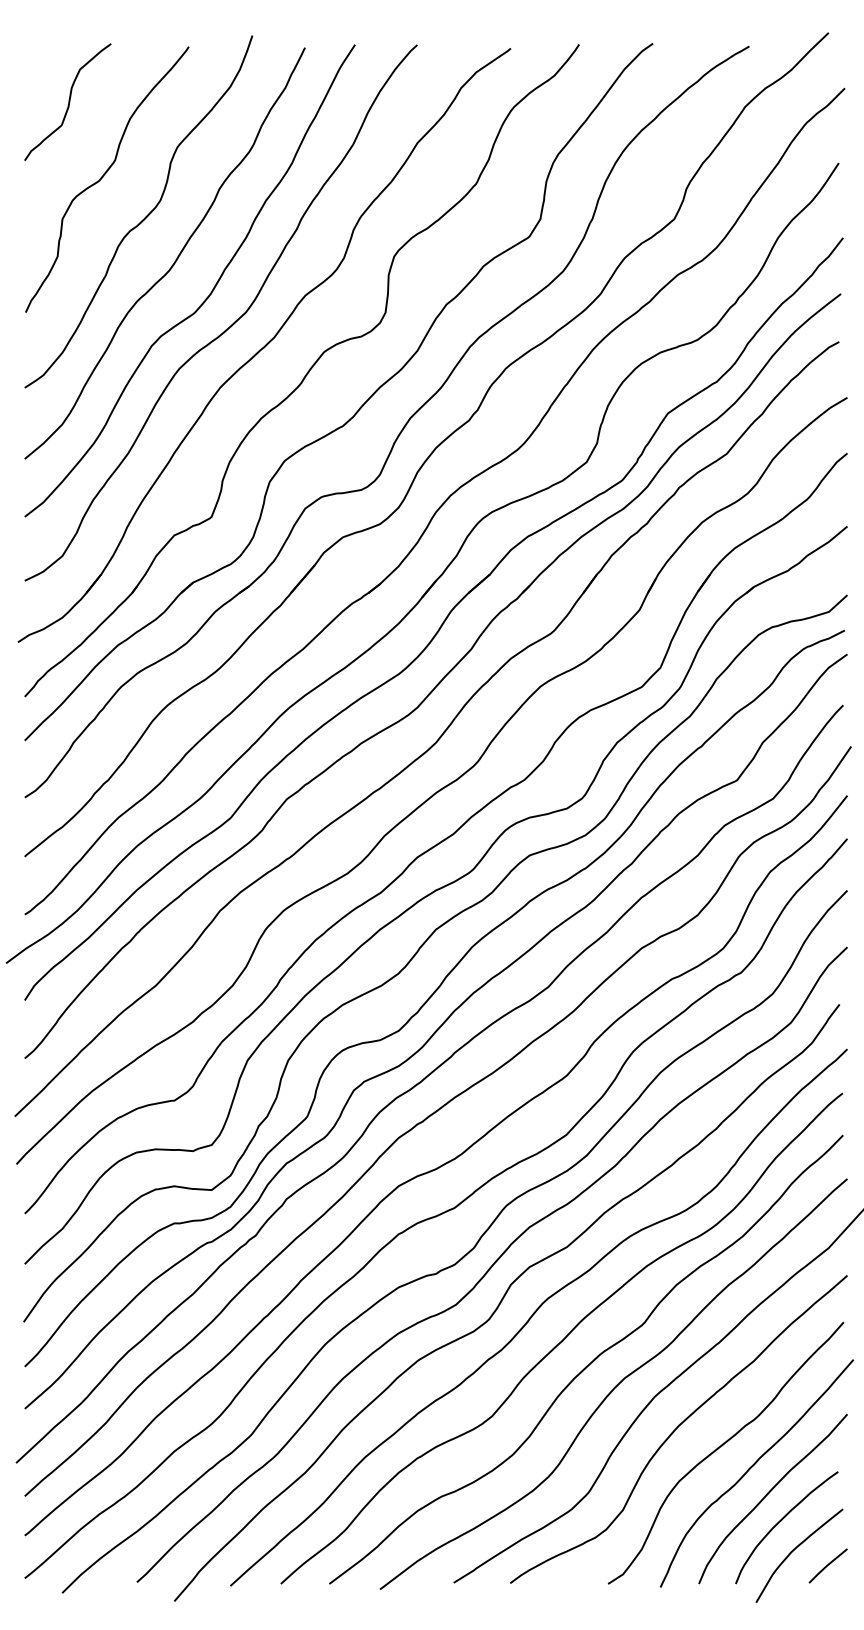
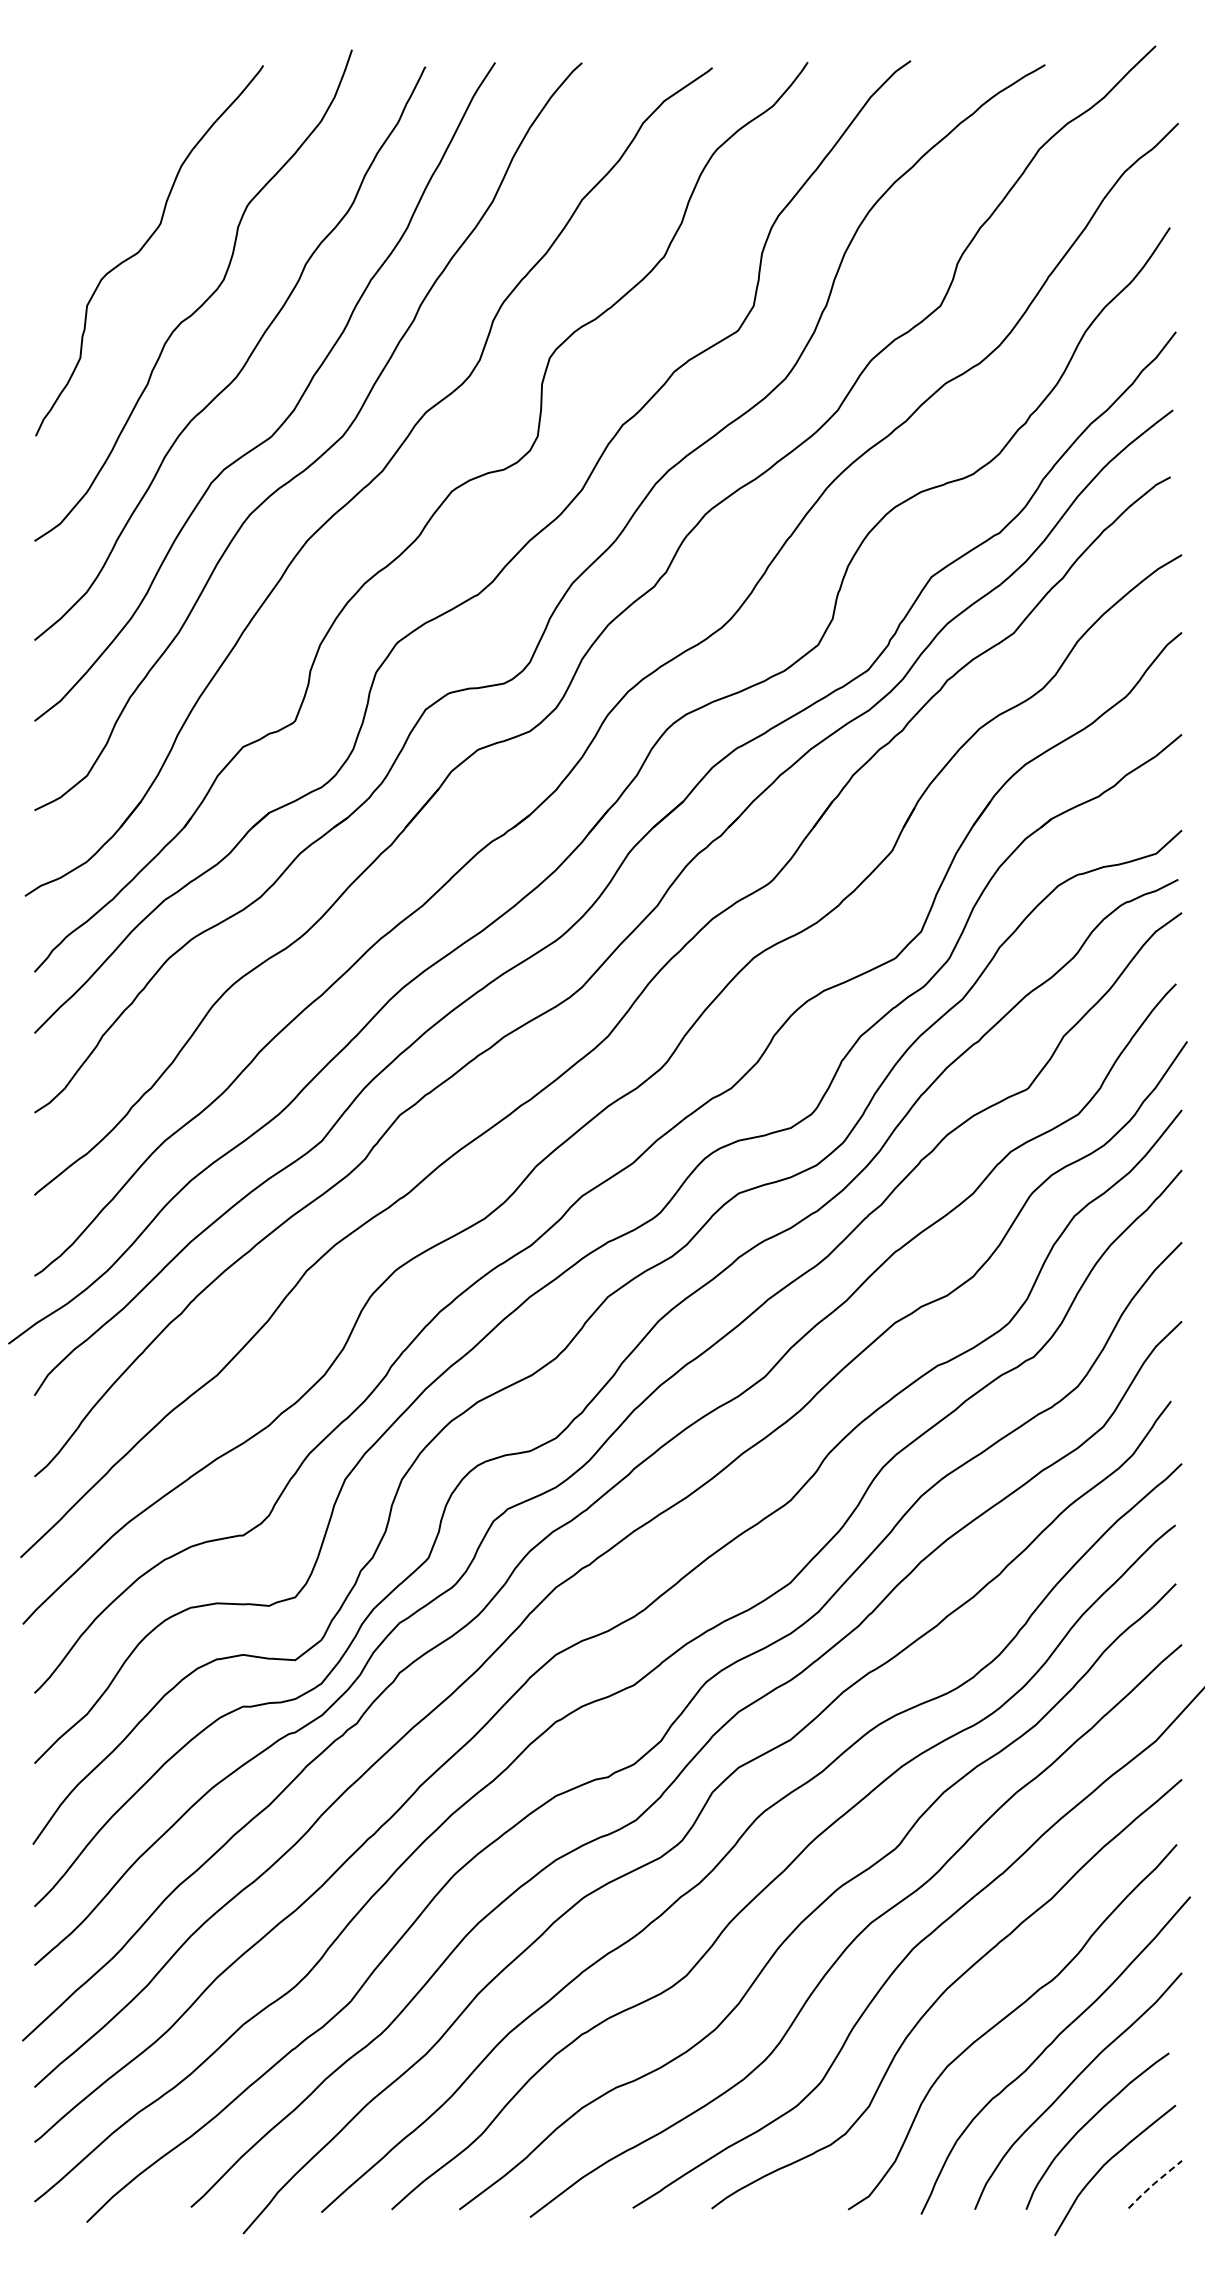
curve: (68, 102) -> (95, 142), removed
line: (827, 1565) -> (1154, 2183), solid -> dashed

